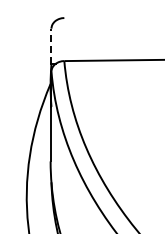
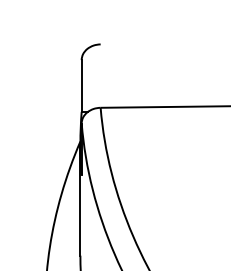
line: (51, 46) -> (81, 86), dashed -> solid

